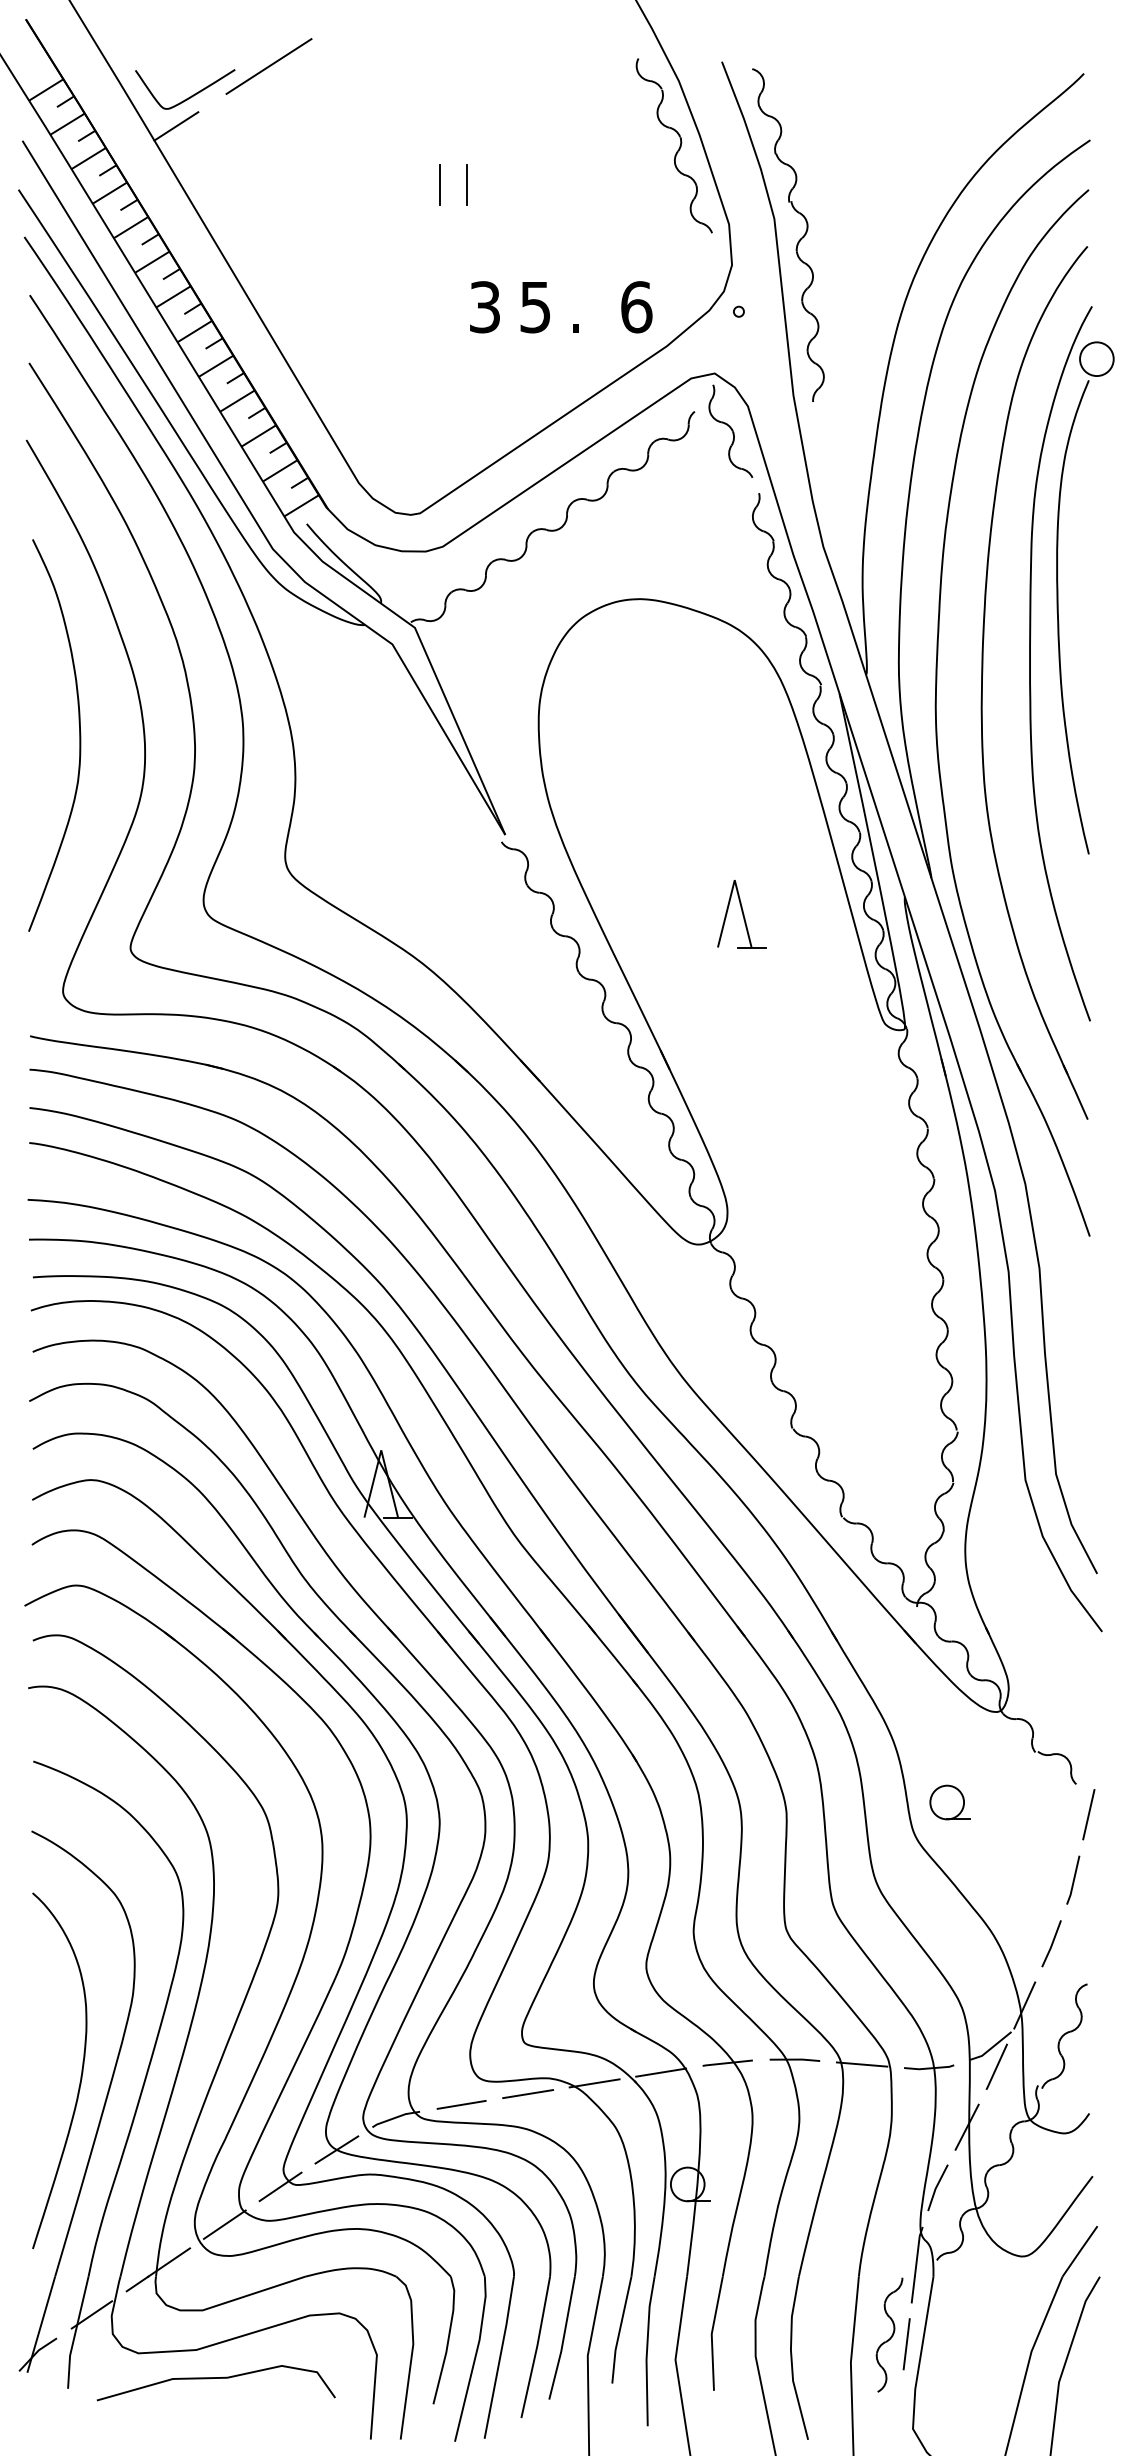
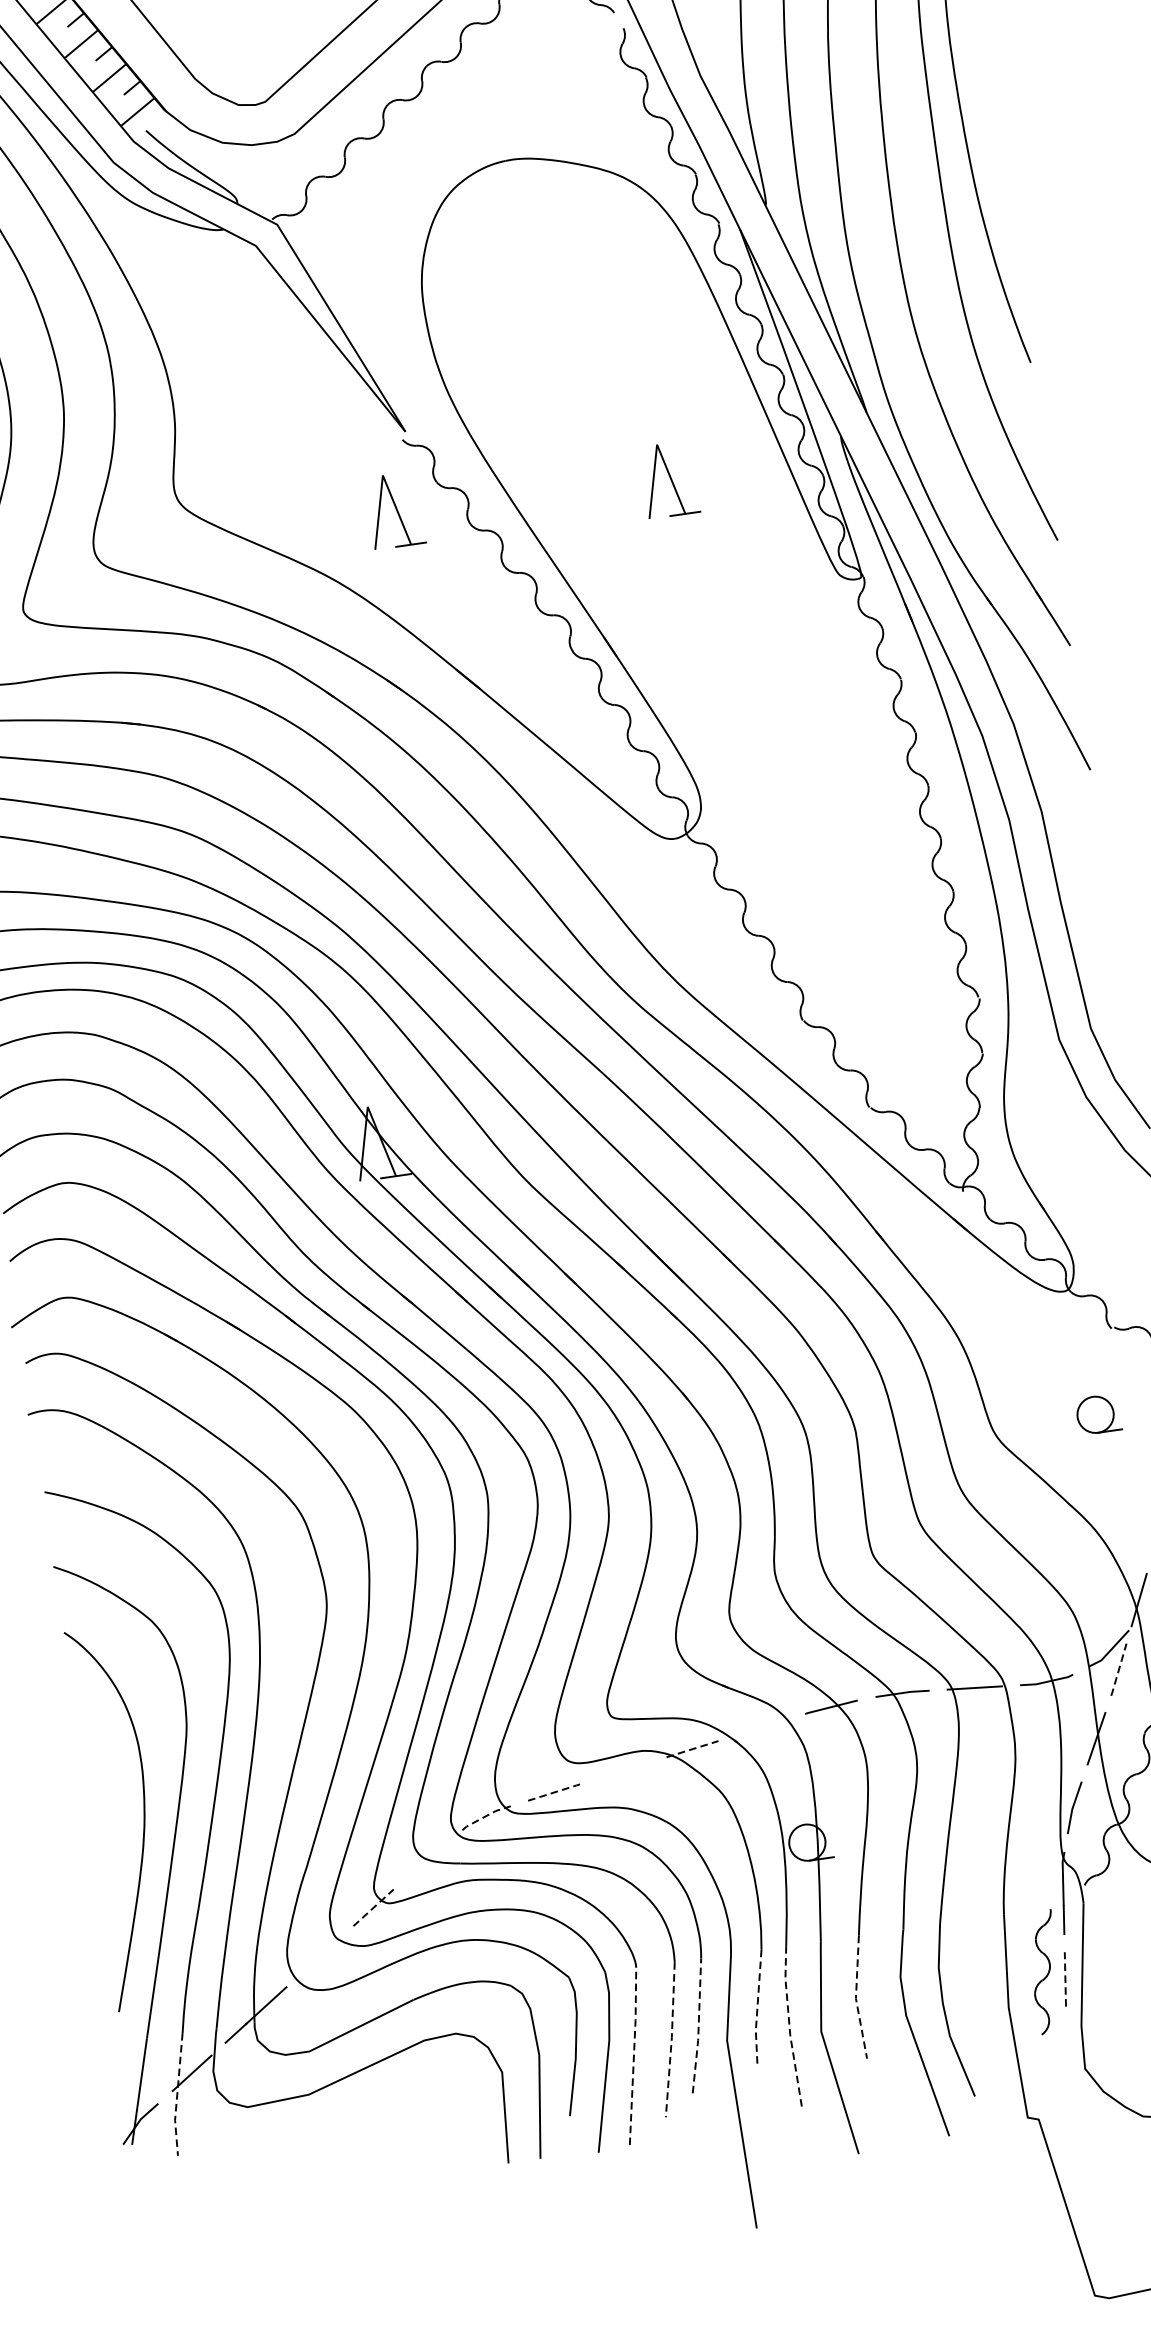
part: (485, 906) -> (395, 511), added
part: (949, 1802) -> (1098, 1414), moved
line: (996, 2067) -> (1118, 1670), solid -> dashed
line: (661, 2072) -> (762, 1727), removed
line: (595, 2083) -> (693, 1749), solid -> dashed
line: (528, 2094) -> (623, 1771), removed
line: (462, 2104) -> (554, 1792), solid -> dashed
line: (395, 2117) -> (485, 1816), solid -> dashed
line: (336, 2149) -> (427, 1859), removed
line: (280, 2186) -> (373, 1907), solid -> dashed
line: (224, 2224) -> (319, 1956), removed
line: (619, 2330) -> (757, 2008), solid -> dashed
line: (75, 2333) -> (177, 2095), solid -> dashed
line: (711, 2334) -> (855, 1999), solid -> dashed
line: (563, 2338) -> (698, 2026), solid -> dashed
line: (906, 2343) -> (1065, 1978), solid -> dashed
line: (536, 2347) -> (671, 2039), solid -> dashed
line: (647, 2350) -> (789, 2025), solid -> dashed
line: (500, 2356) -> (634, 2054), solid -> dashed
curve: (215, 2378) -> (333, 2122), removed

